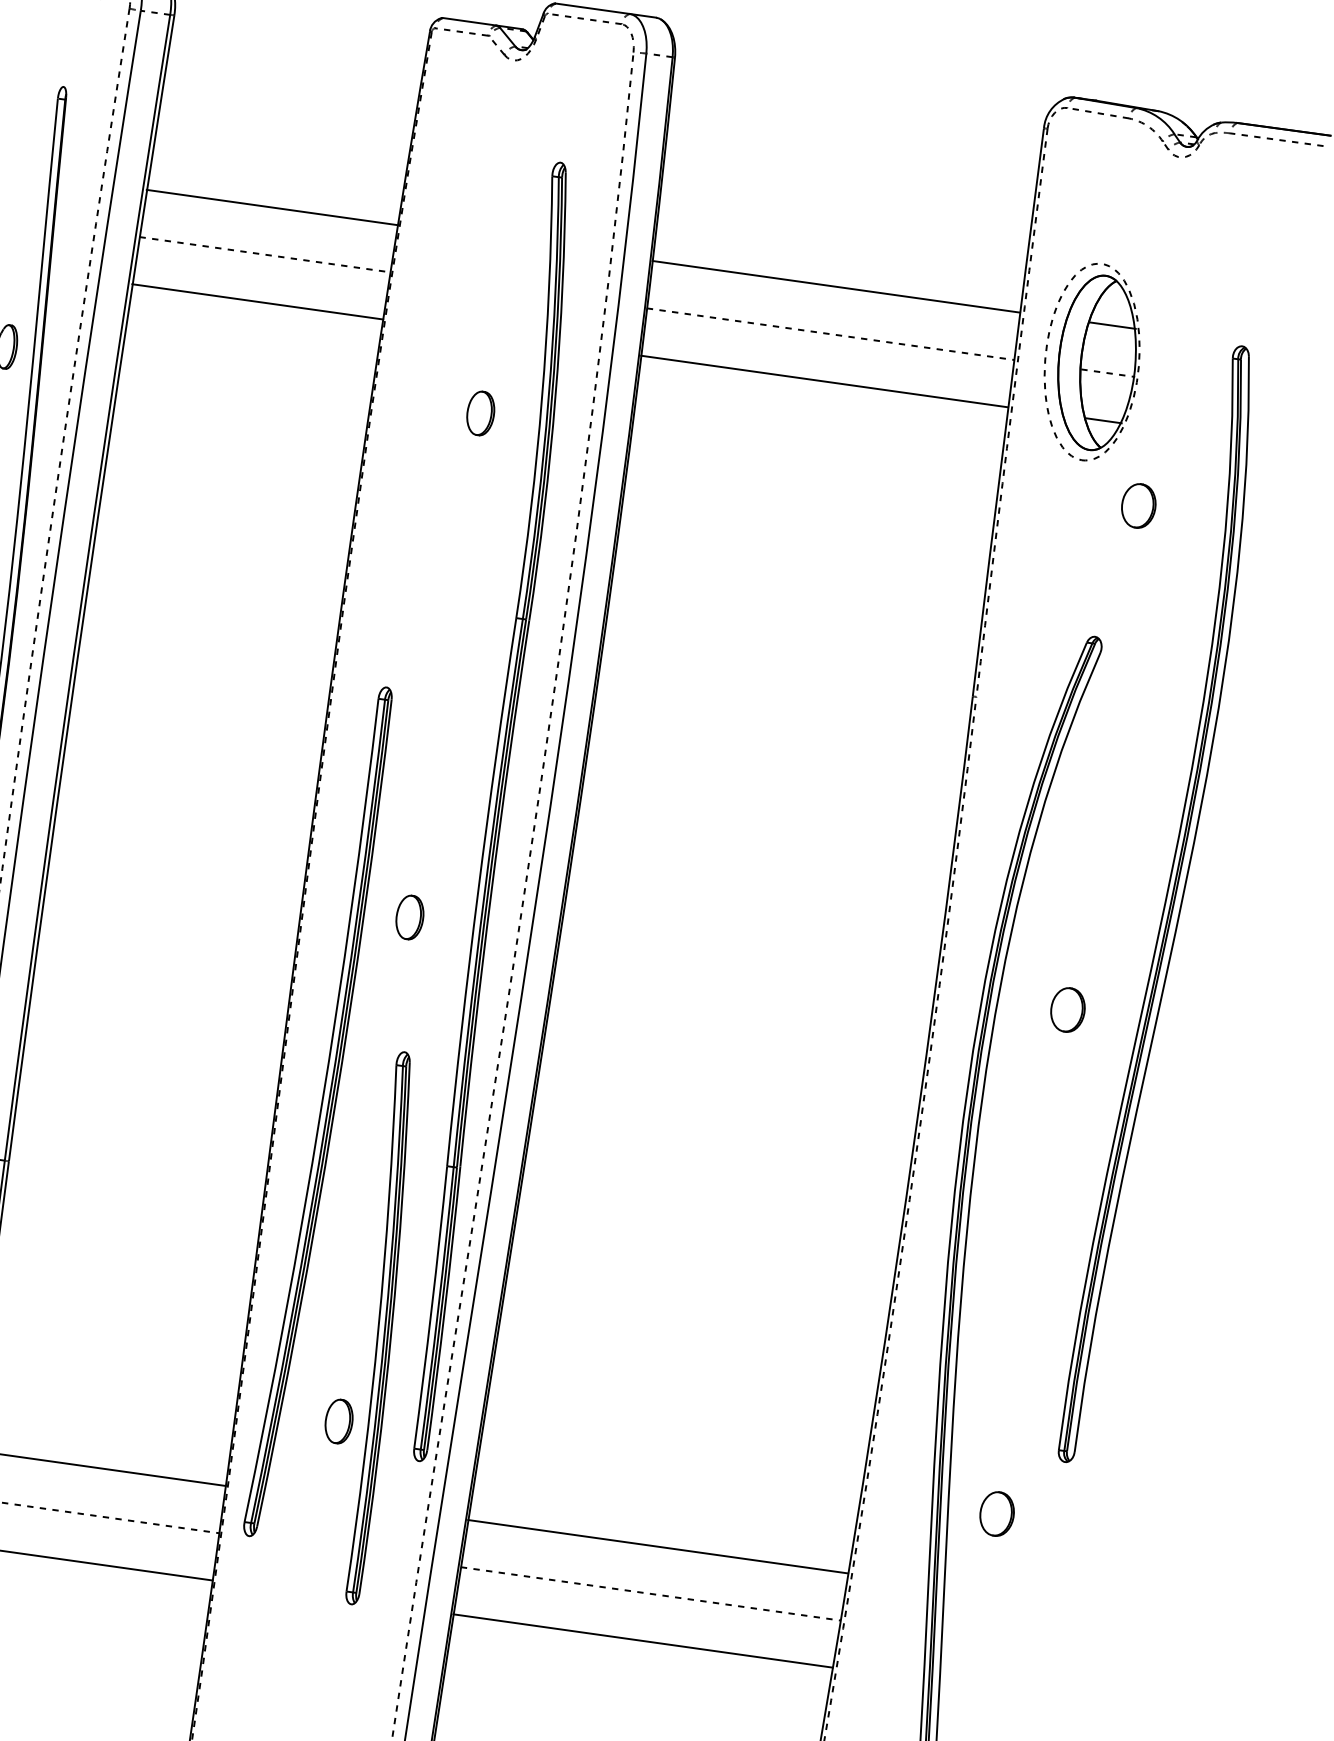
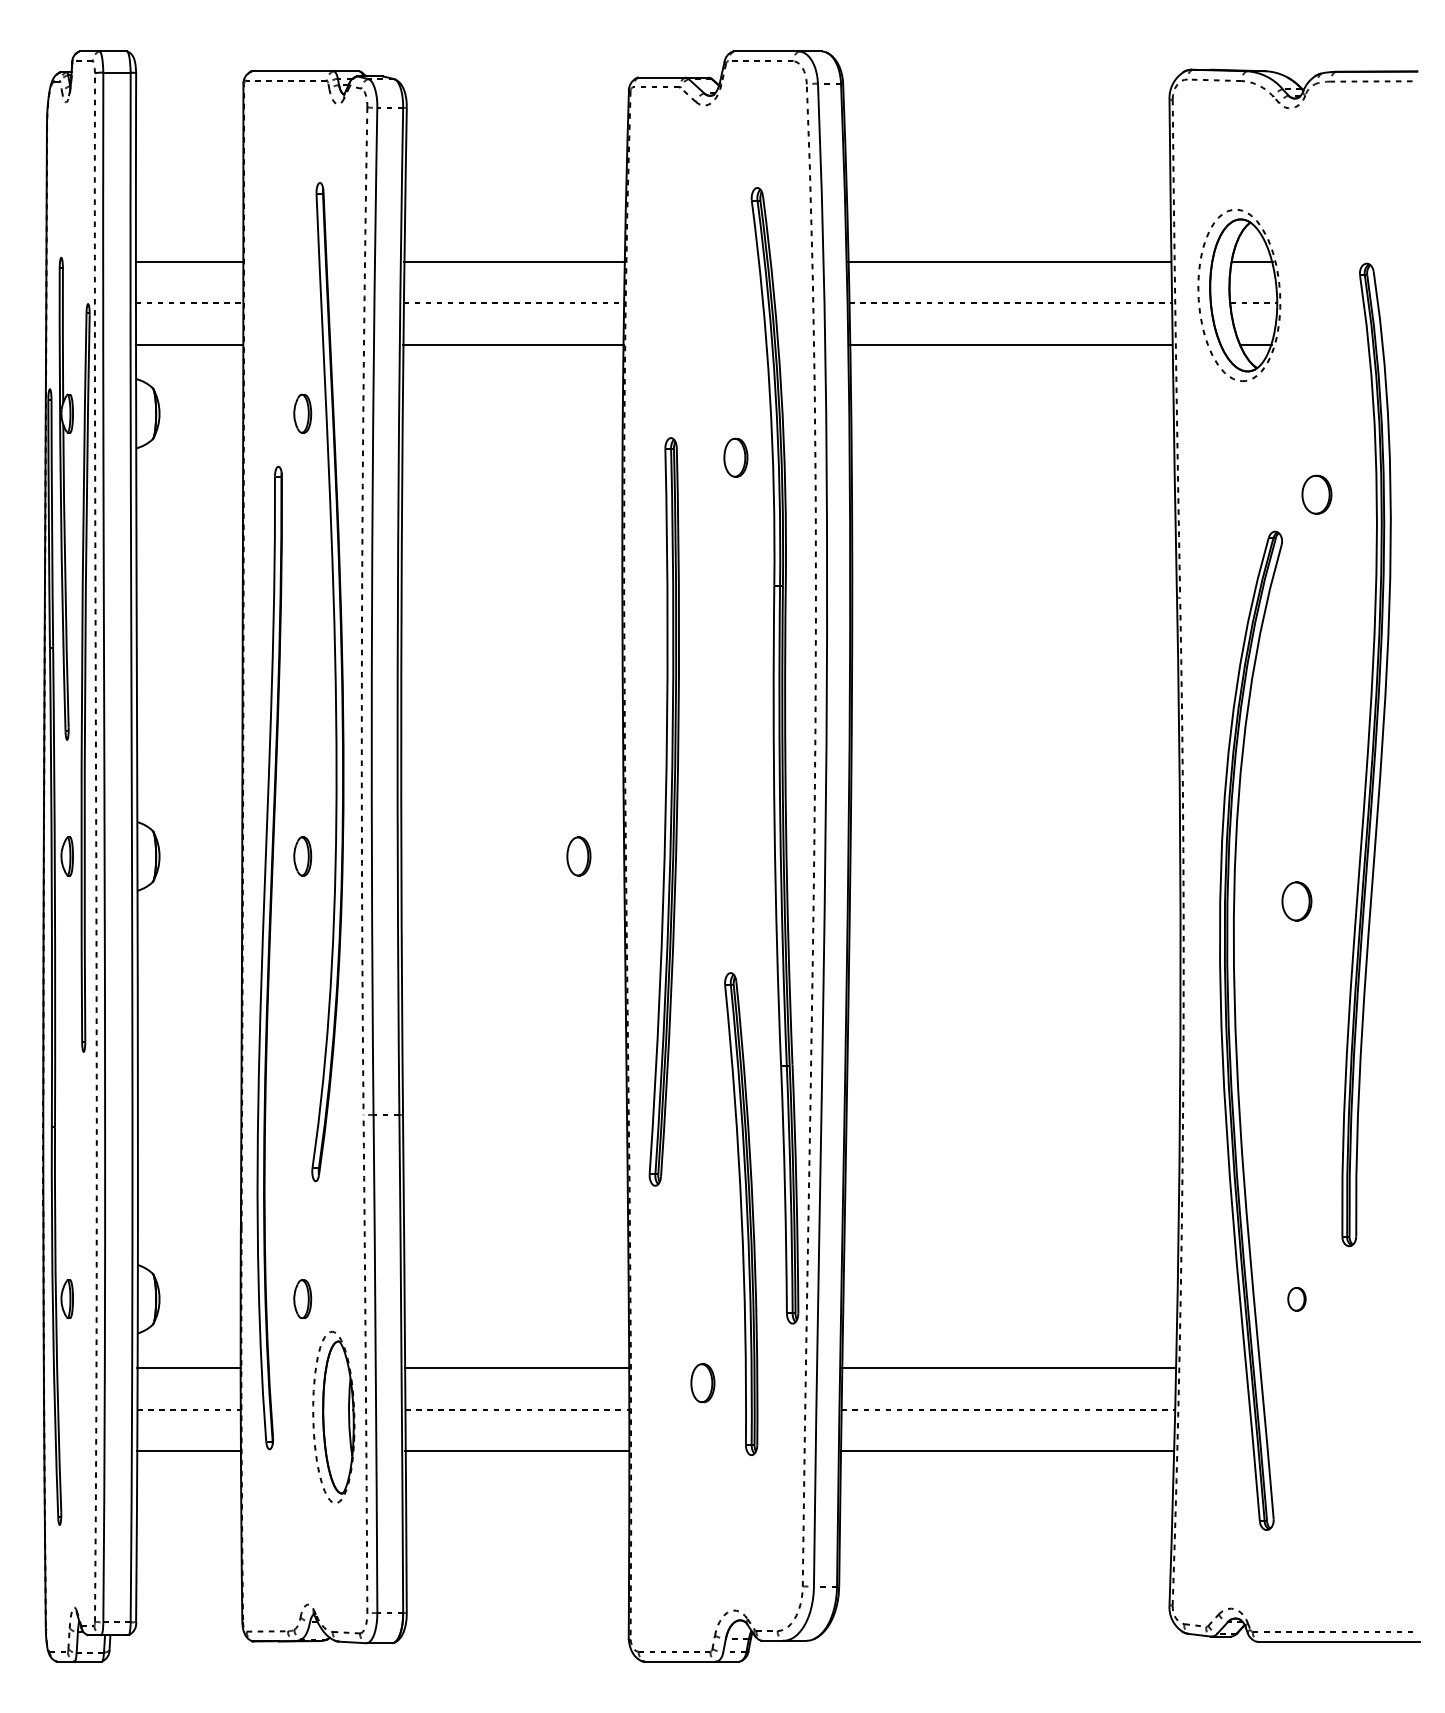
part: (480, 413) -> (735, 457), moved
part: (1138, 505) -> (1316, 494), moved
part: (409, 917) -> (578, 856), moved
part: (1067, 1009) -> (1296, 901), moved
part: (318, 1111) -> (663, 811), moved
part: (338, 1421) -> (702, 1383), moved
part: (996, 1514) -> (1296, 1299), size x0.6

